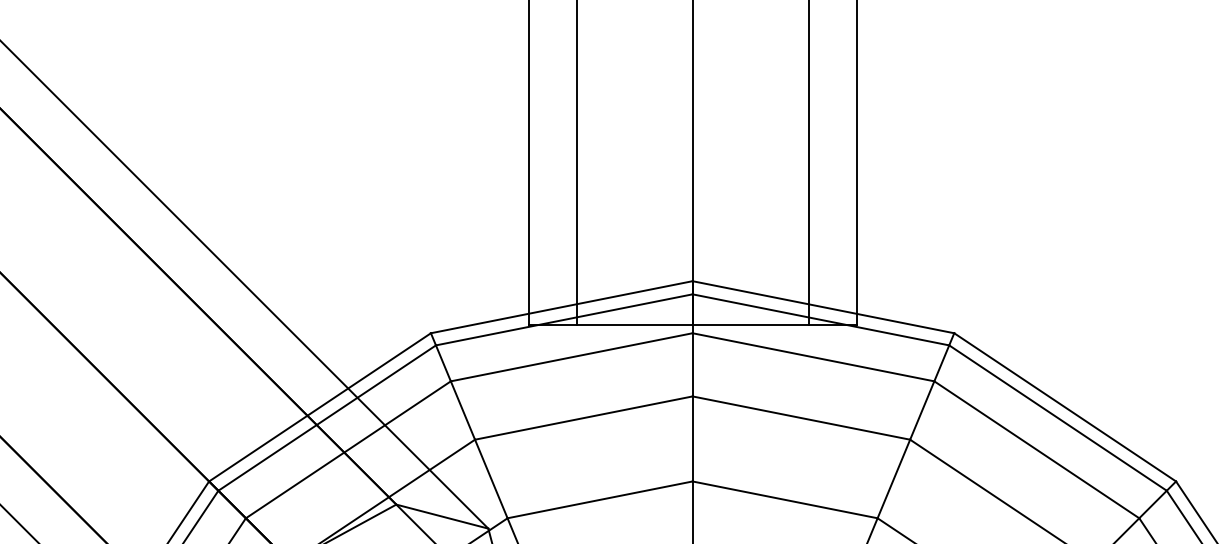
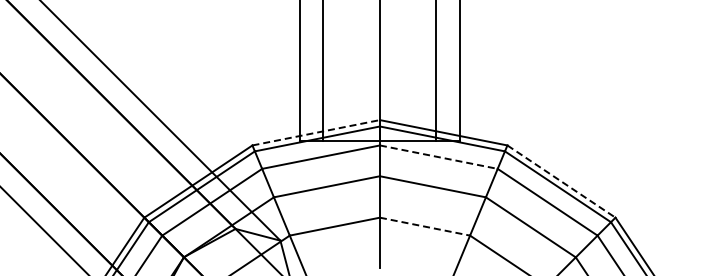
line: (562, 306) -> (316, 132), solid -> dashed
line: (814, 357) -> (439, 157), solid -> dashed
line: (1065, 407) -> (561, 181), solid -> dashed
line: (786, 499) -> (425, 226), solid -> dashed

